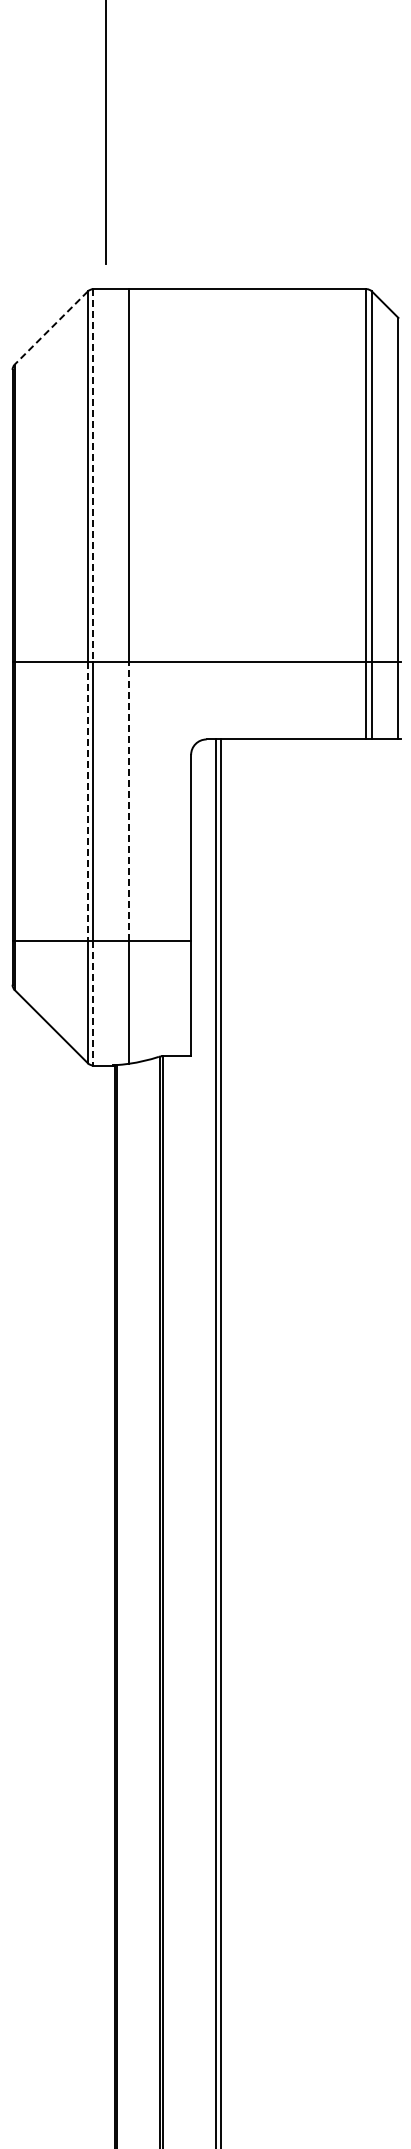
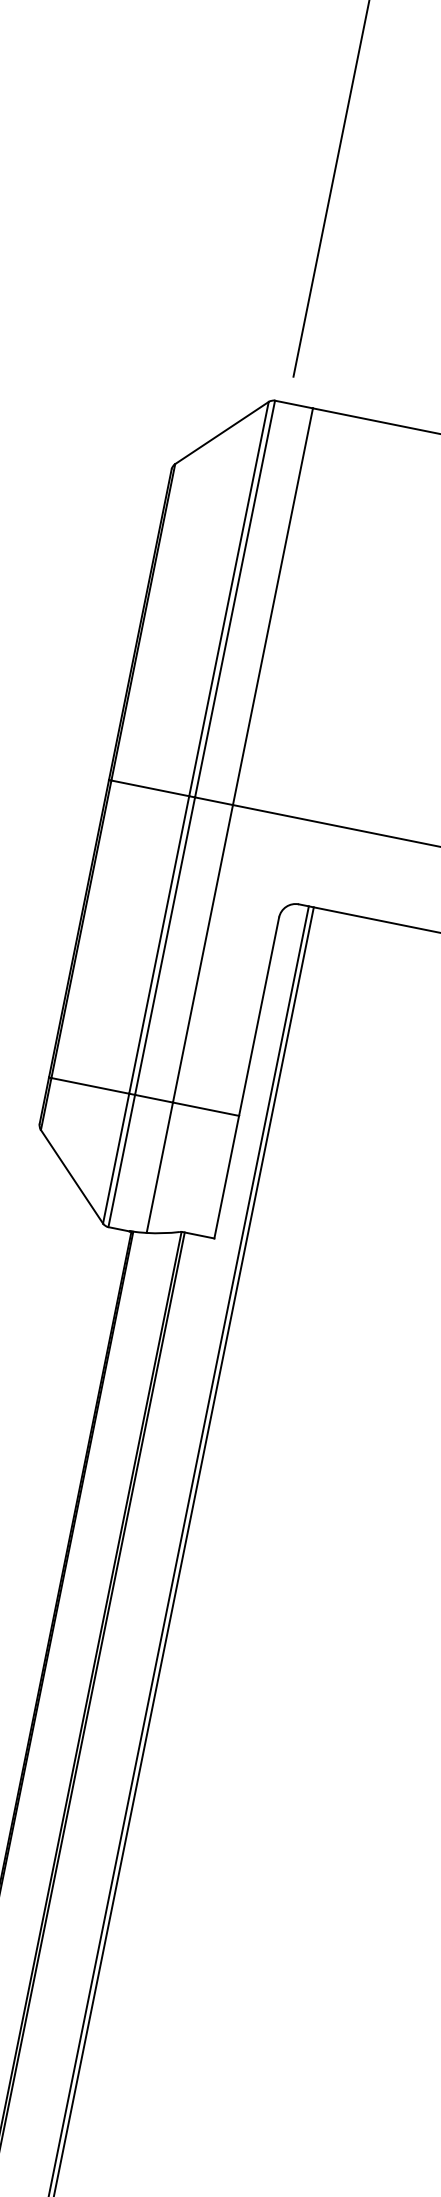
line: (51, 327) -> (222, 432), dashed -> solid
line: (93, 475) -> (235, 599), dashed -> solid
line: (87, 801) -> (158, 944), dashed -> solid
line: (129, 801) -> (203, 953), dashed -> solid
line: (93, 1003) -> (121, 1161), dashed -> solid

